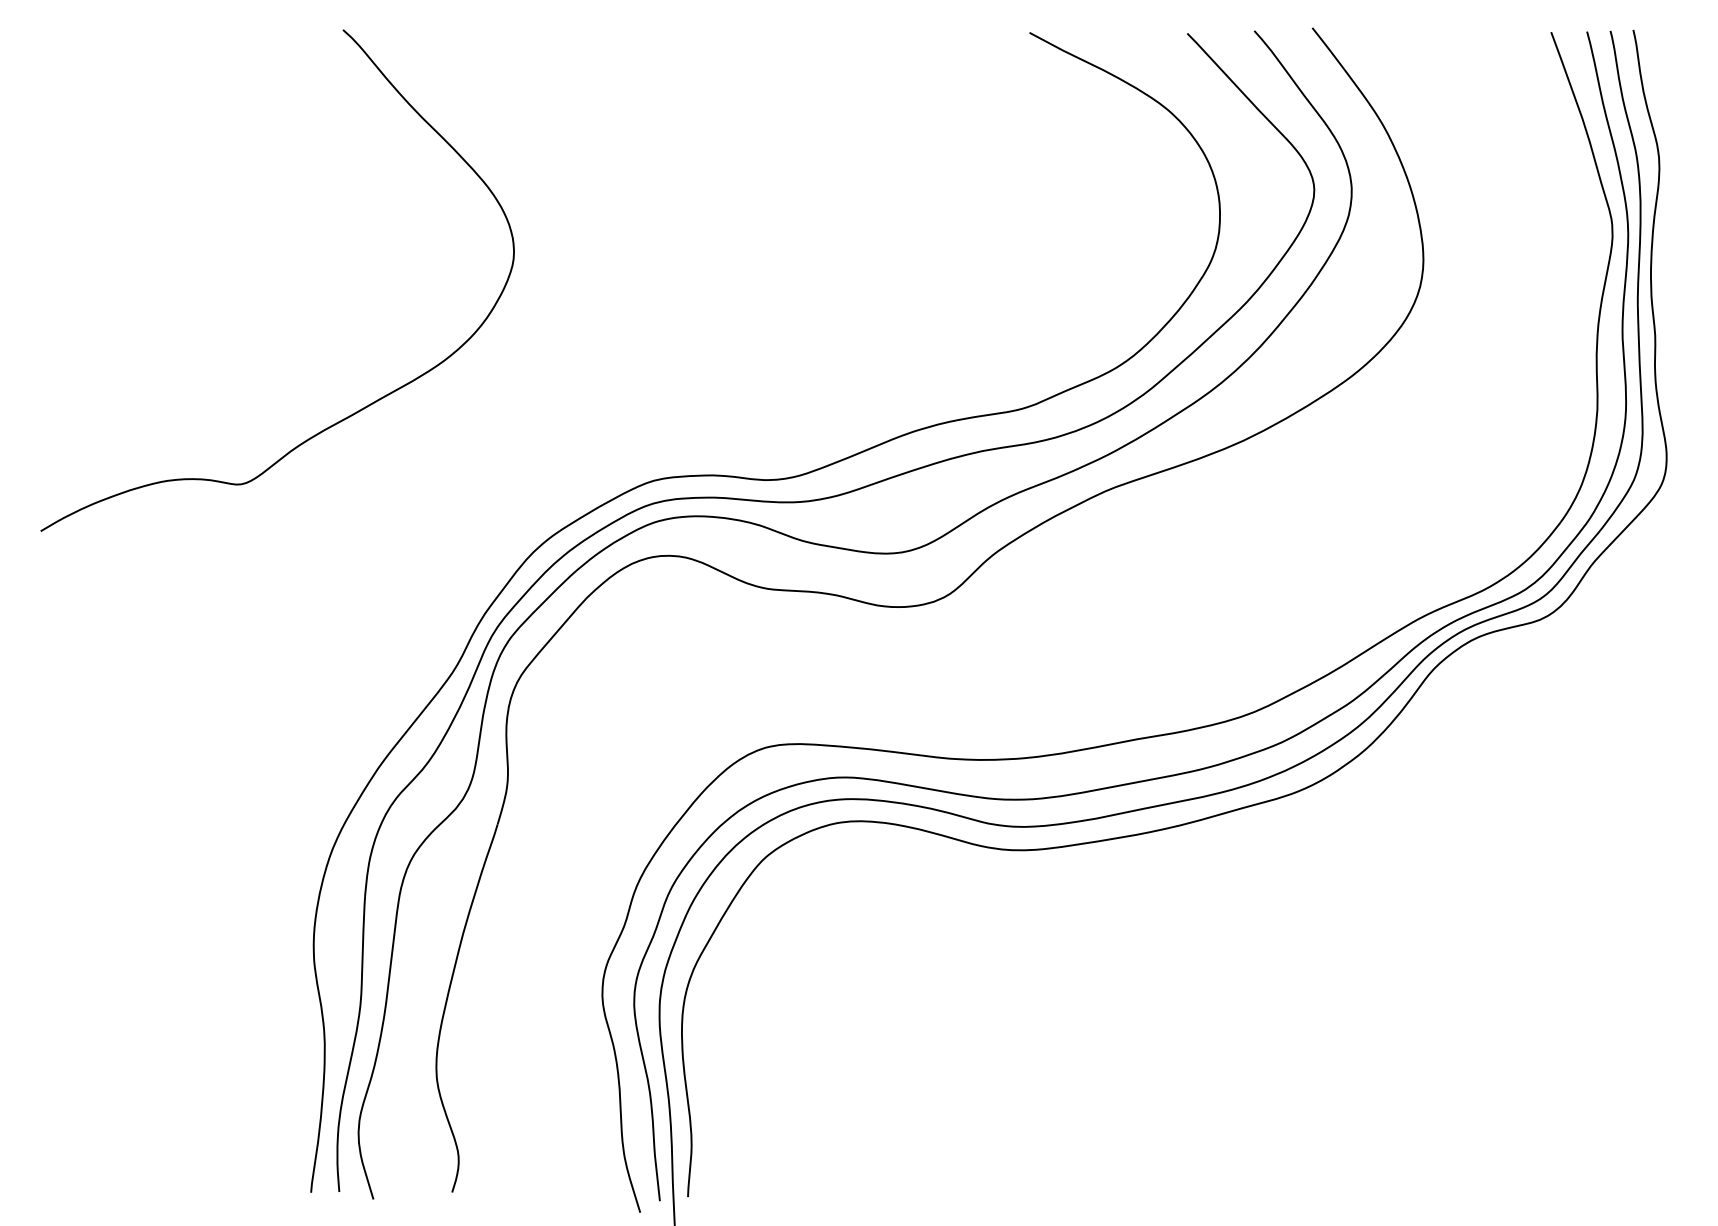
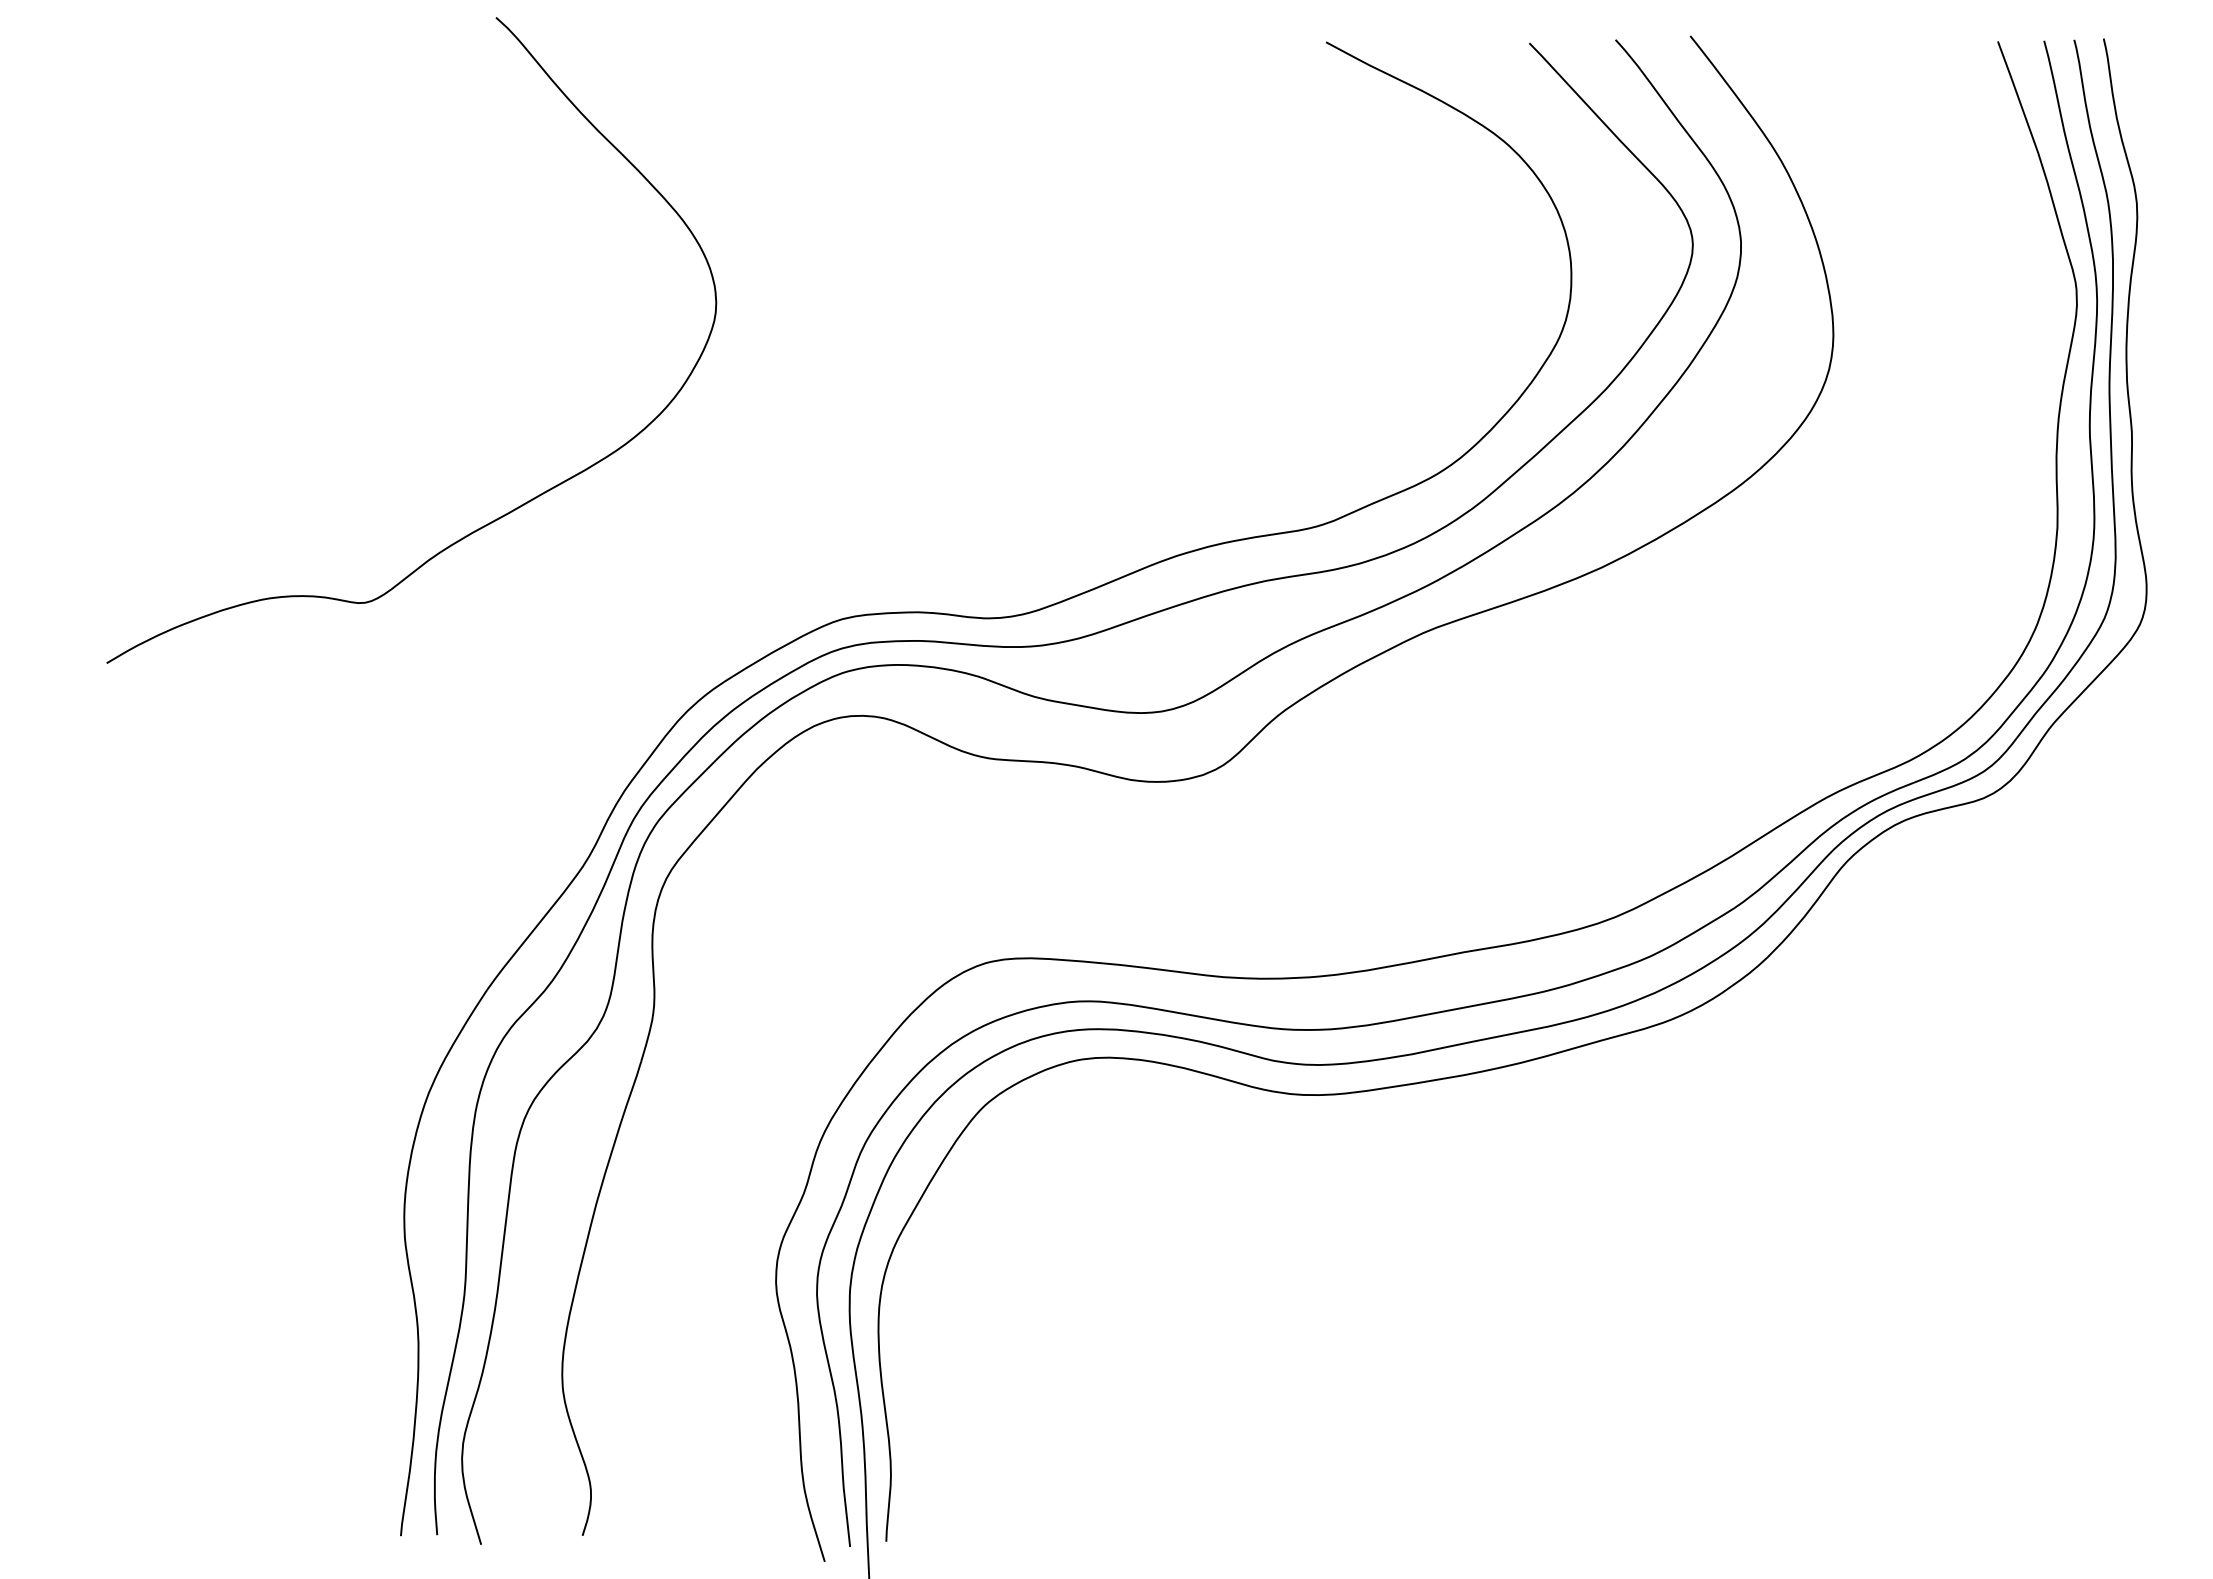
curve: (350, 414) -> (505, 513), moved

